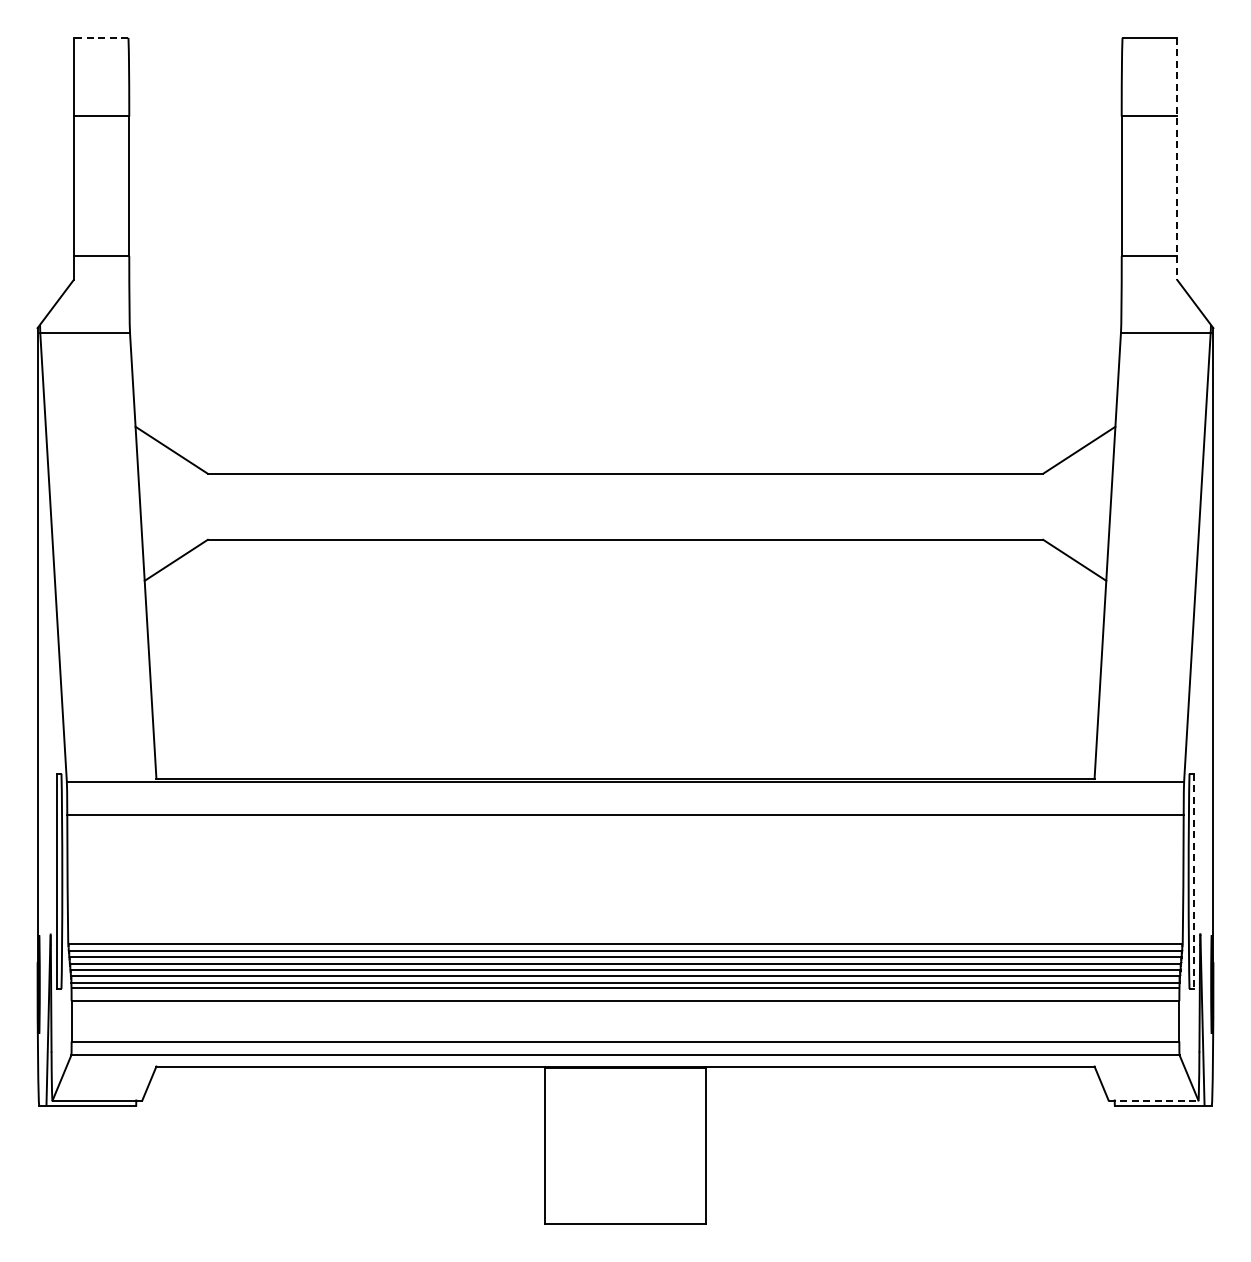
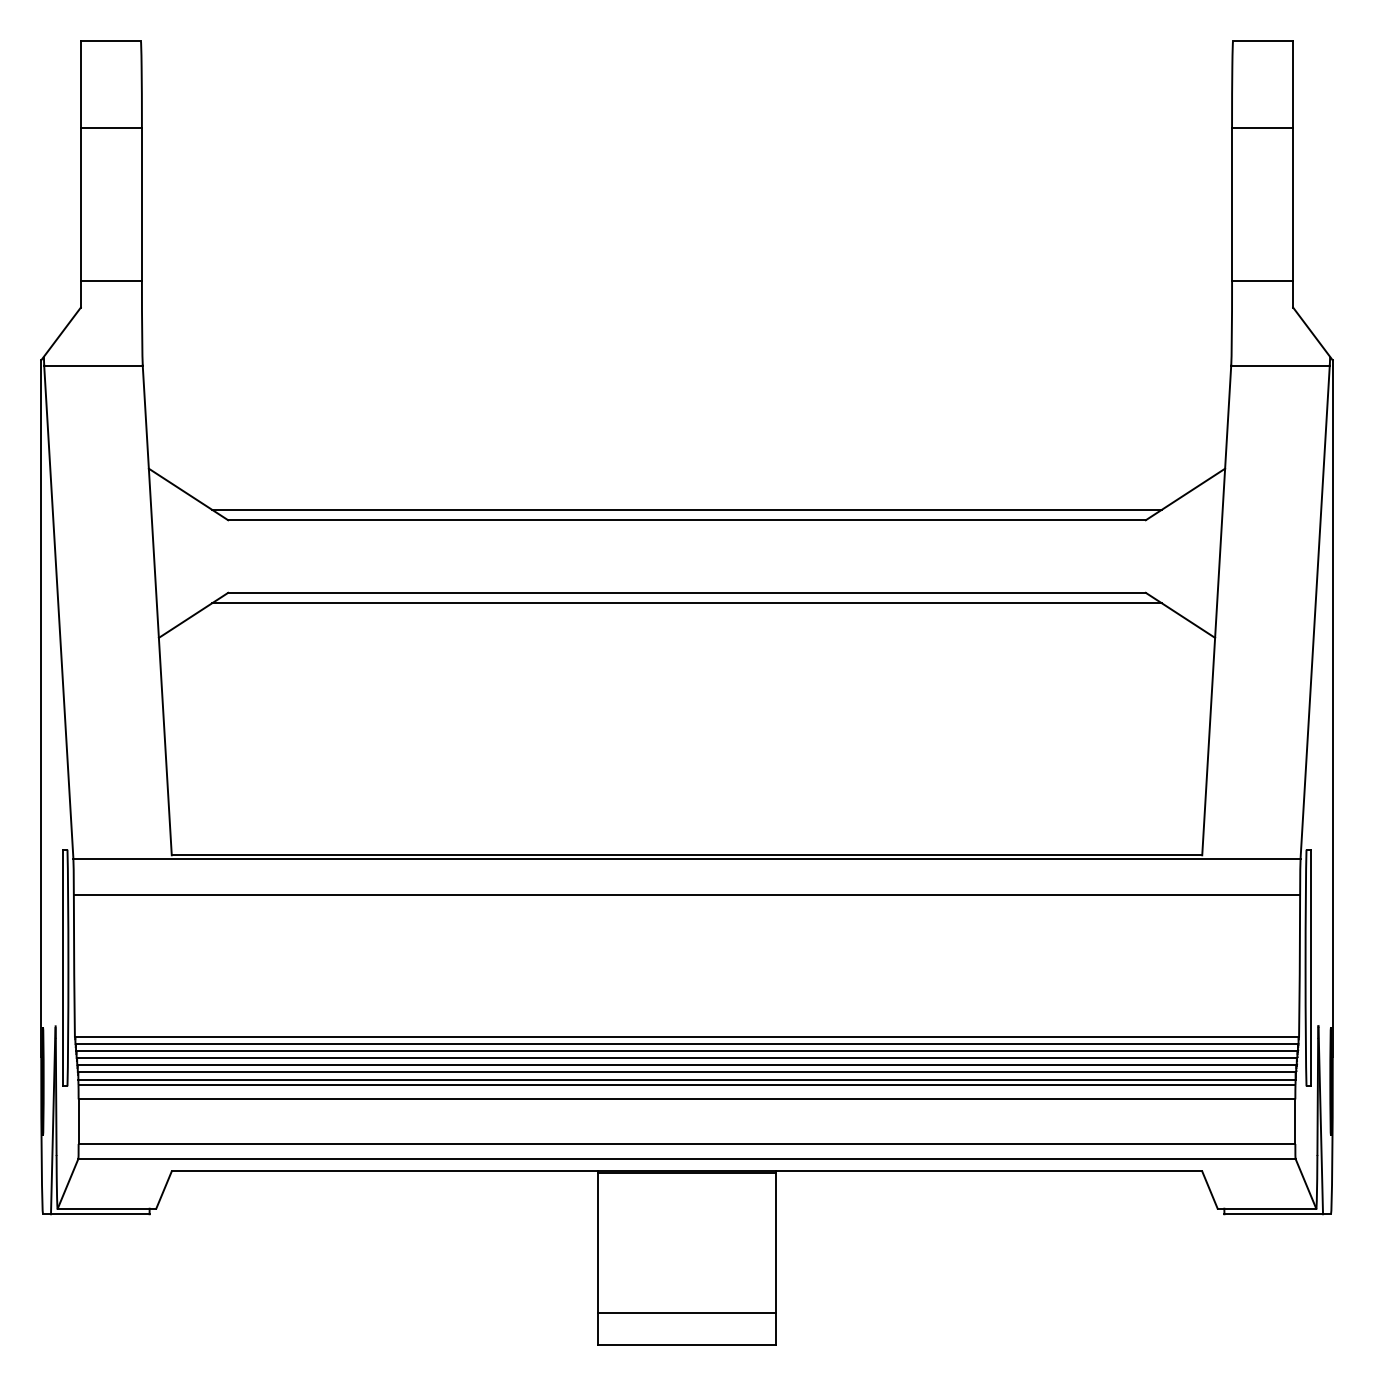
line: (100, 37) -> (110, 41), dashed -> solid
line: (1177, 159) -> (1293, 175), dashed -> solid
line: (625, 464) -> (687, 510), added
line: (625, 549) -> (687, 603), added
line: (1193, 881) -> (1310, 968), dashed -> solid
line: (1153, 1100) -> (1266, 1208), dashed -> solid
line: (625, 1195) -> (687, 1313), added

